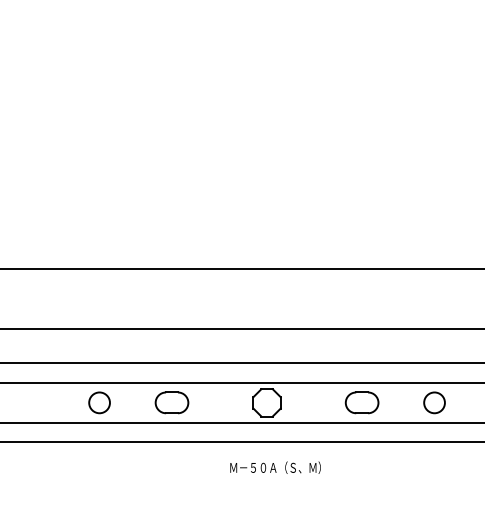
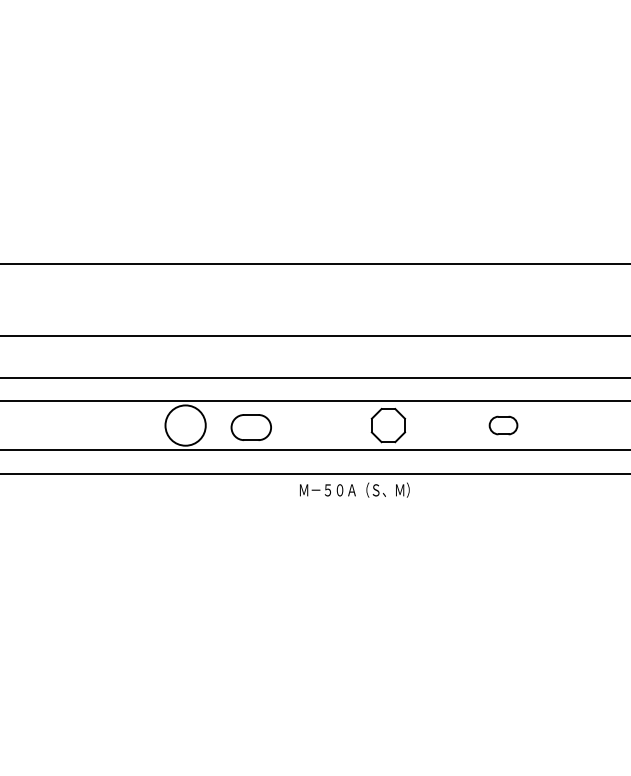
circle: (99, 402) -> (185, 425), size x1.6
part: (171, 402) -> (250, 427), moved
part: (362, 402) -> (503, 425), size x0.7
circle: (433, 402) -> (590, 425), removed
text: (275, 467) -> (354, 489), moved

